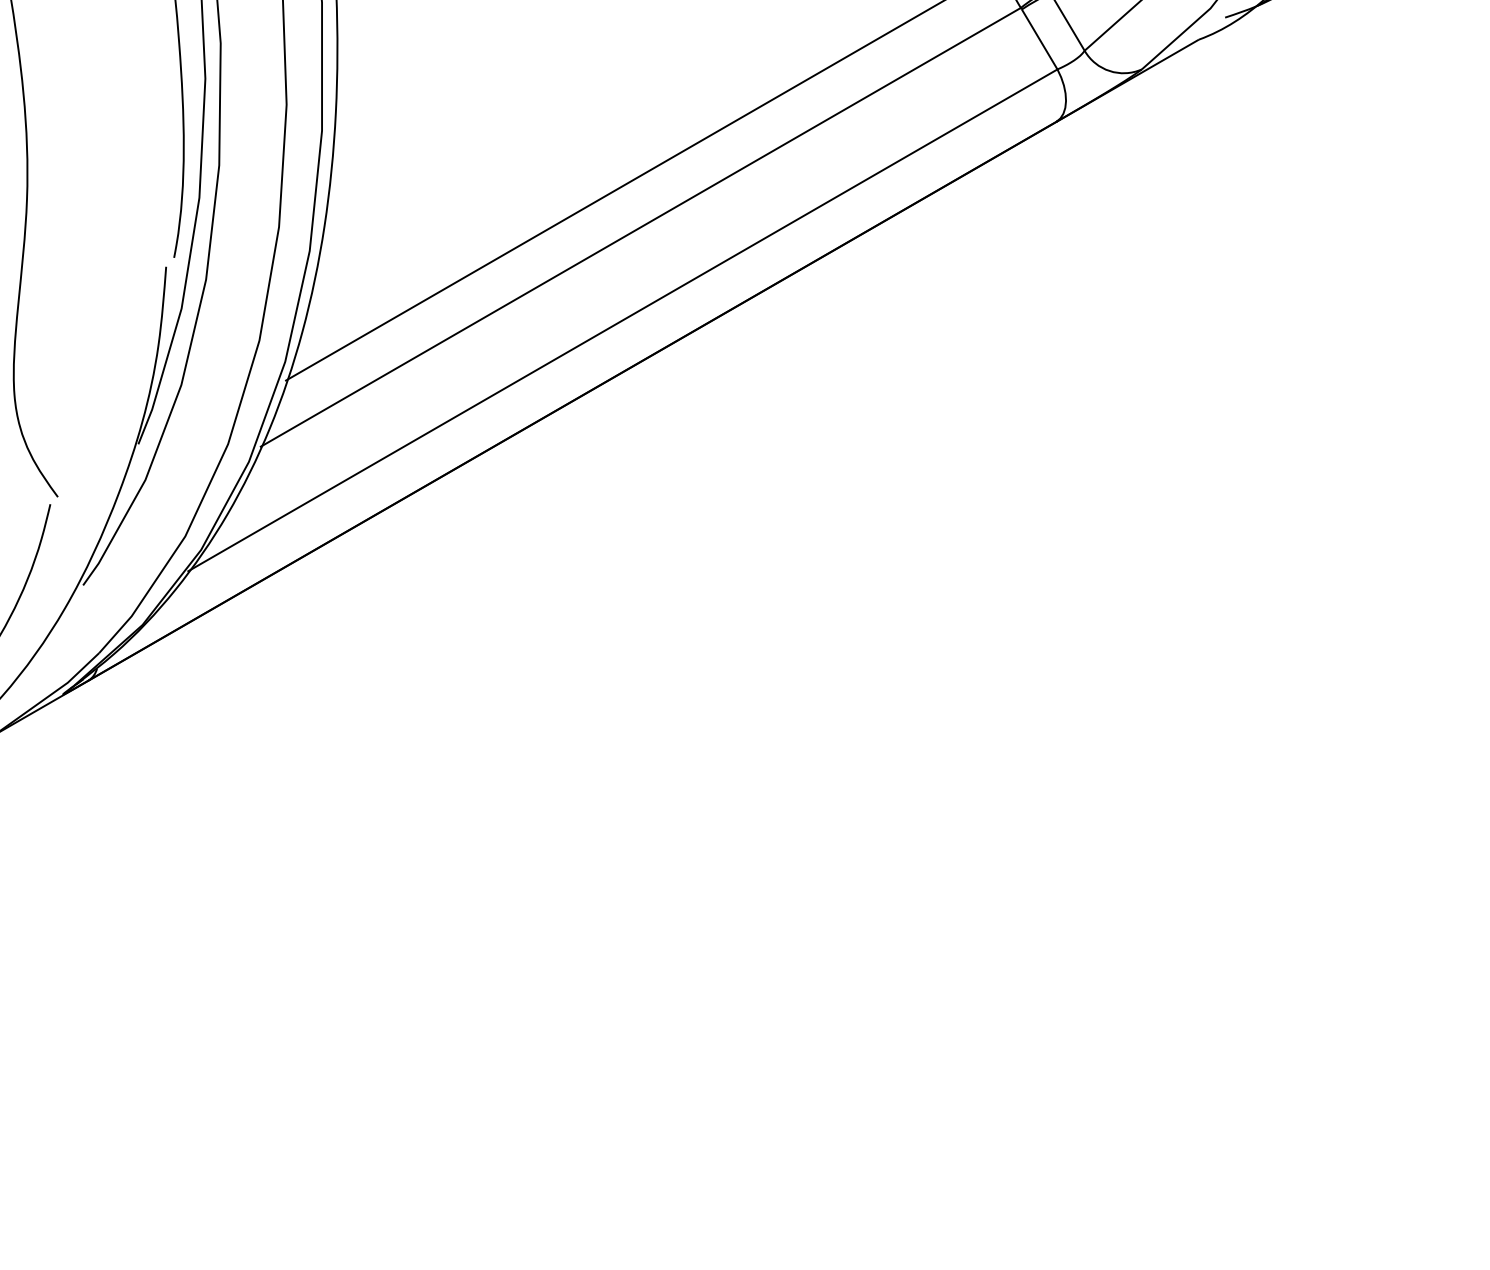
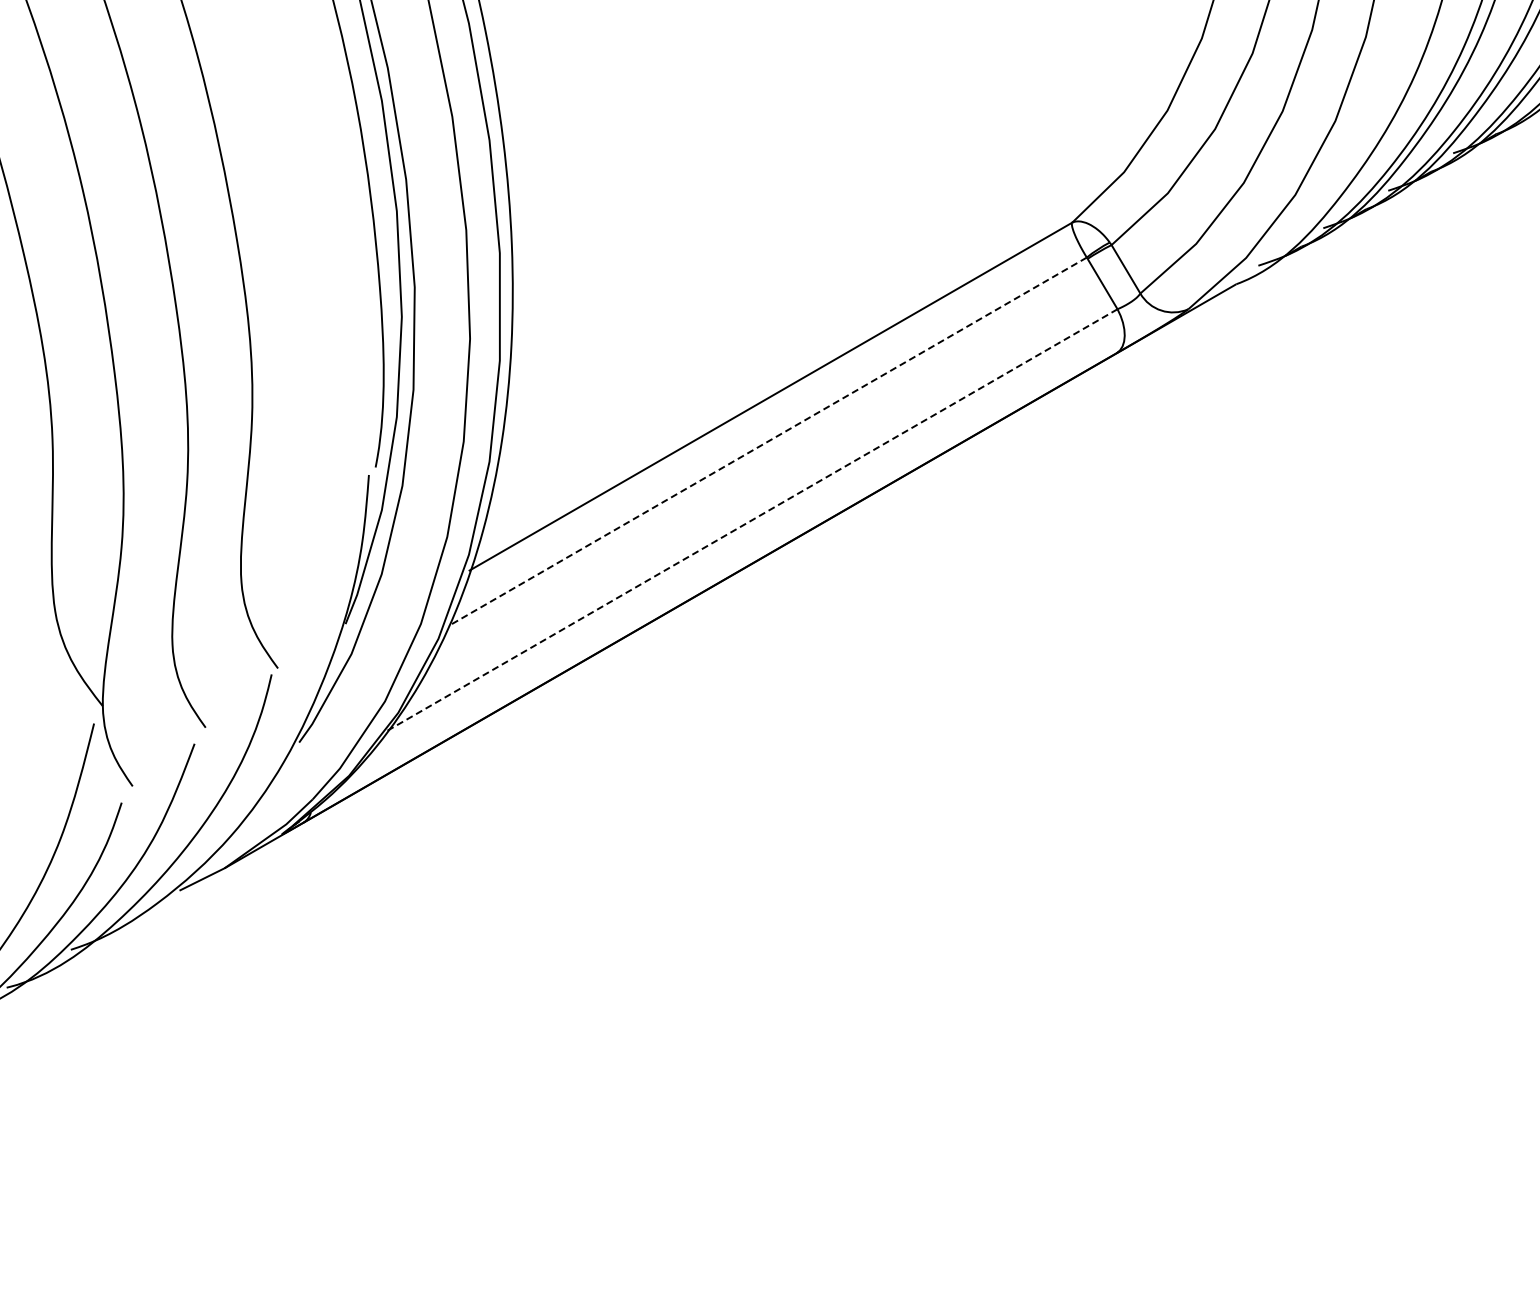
line: (640, 226) -> (767, 441), solid -> dashed
line: (622, 319) -> (752, 519), solid -> dashed

